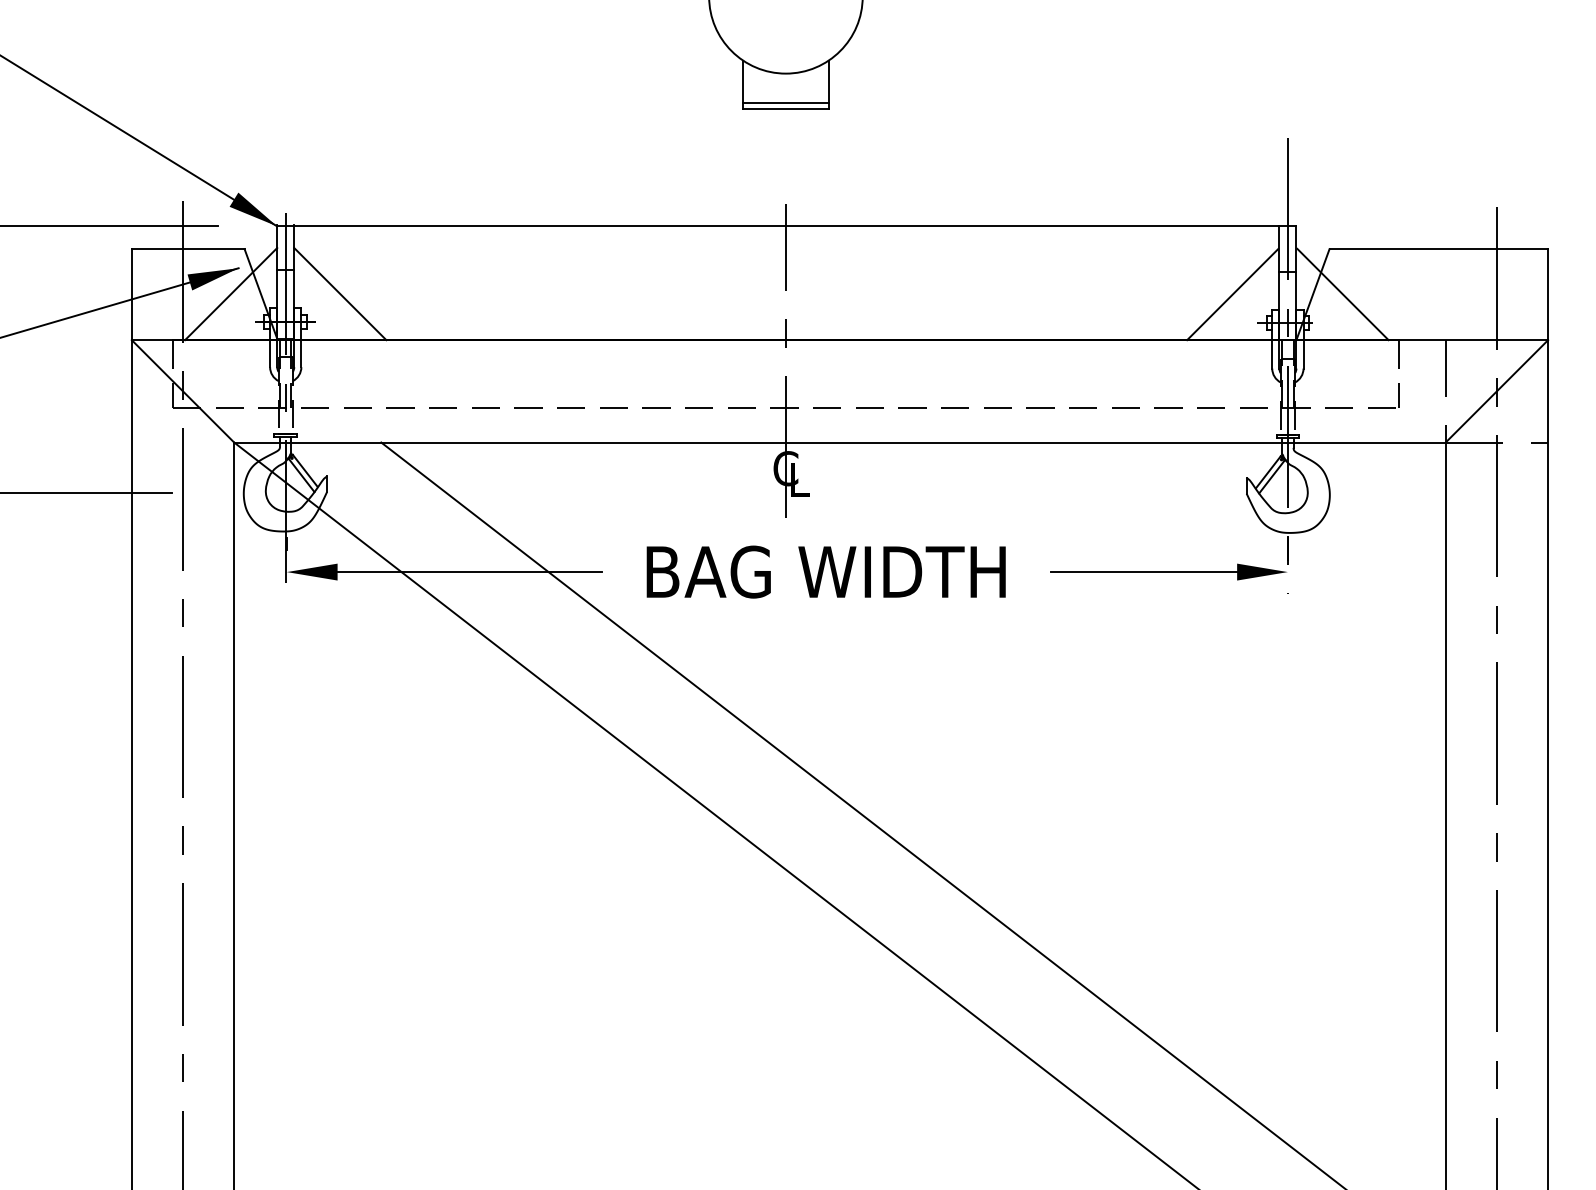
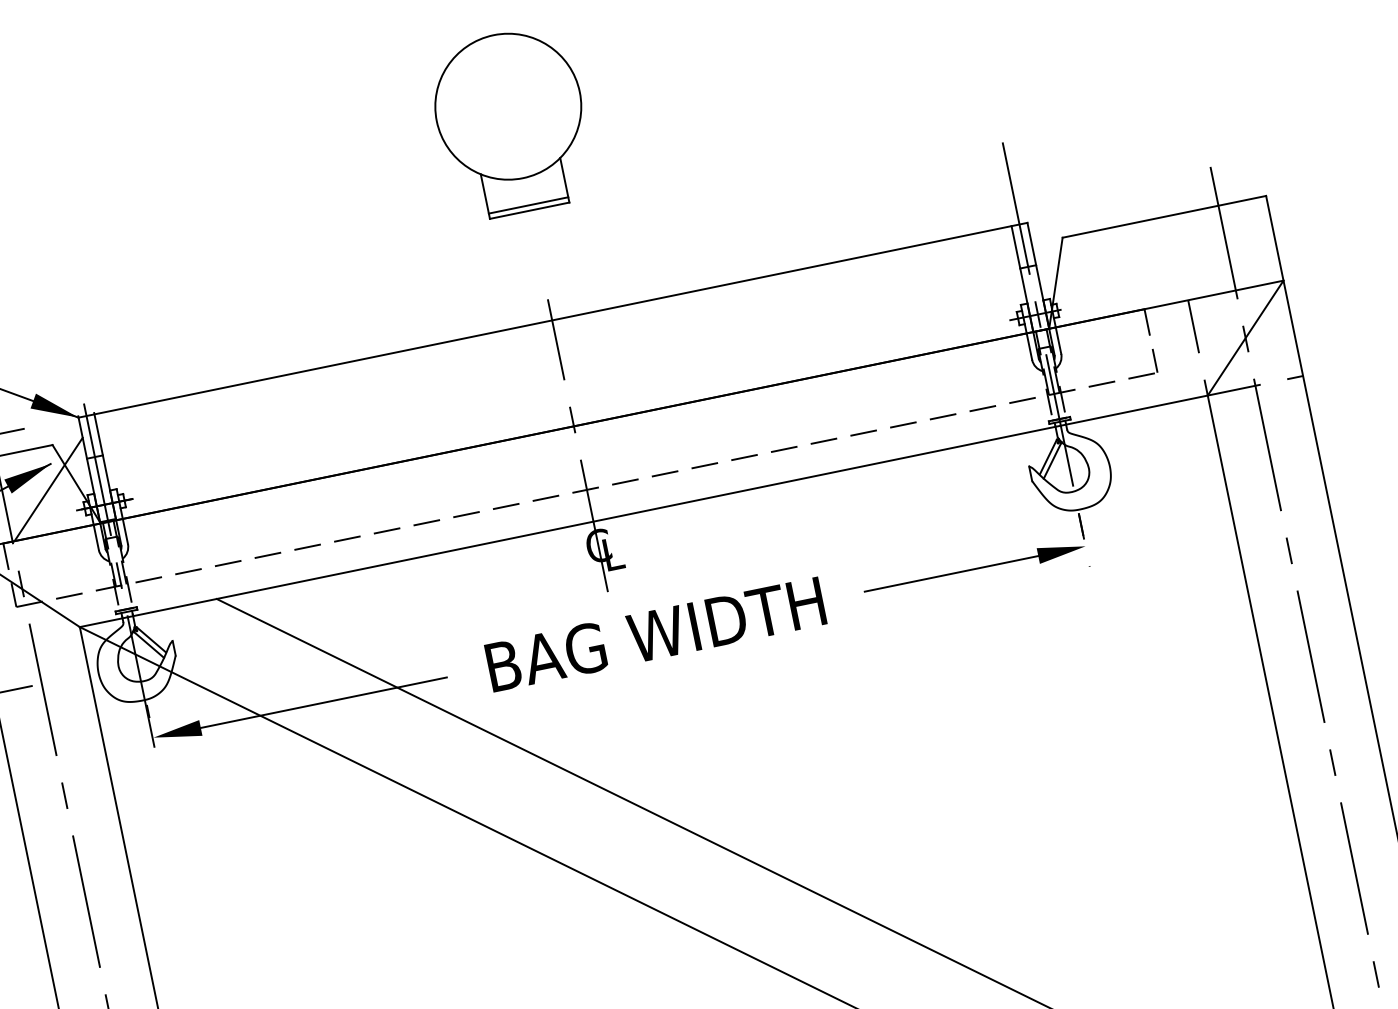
line: (340, 294) -> (150, 468), removed
line: (1232, 294) -> (980, 298), removed
line: (1342, 294) -> (1083, 277), removed

